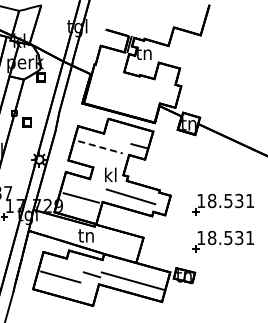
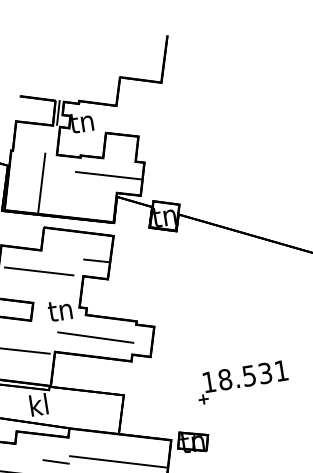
line: (110, 89) -> (40, 183), added
line: (156, 91) -> (109, 175), added
line: (100, 147) -> (39, 271), dashed -> solid
text: (109, 174) -> (58, 309), kl -> tn
part: (222, 204) -> (232, 327), removed
text: (85, 235) -> (37, 405), tn -> kl

